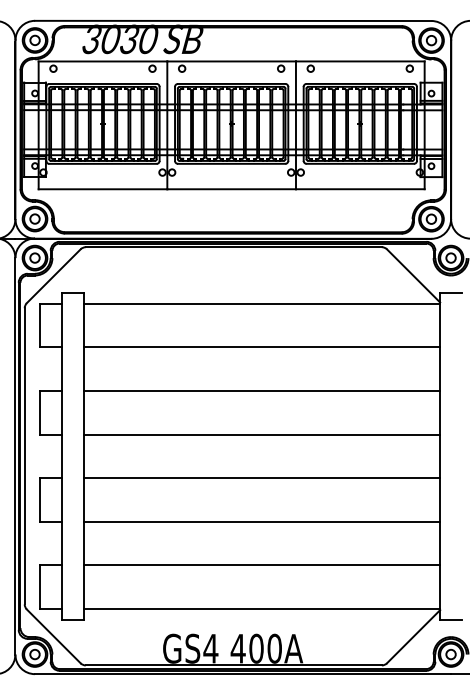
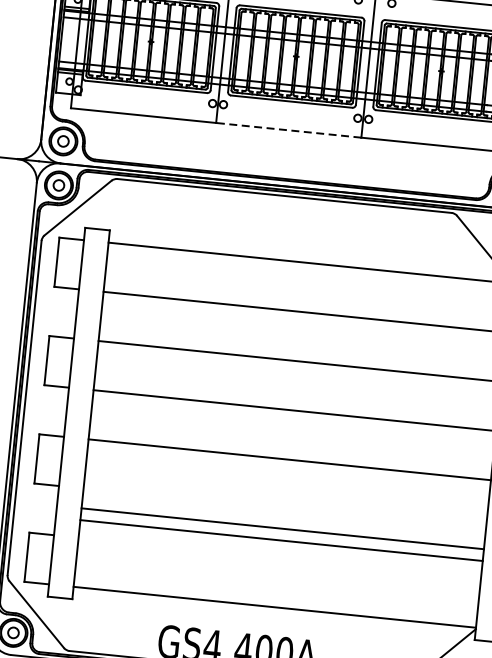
line: (231, 189) -> (288, 130), solid -> dashed
line: (261, 521) -> (281, 540), moved
line: (261, 565) -> (282, 529), moved

